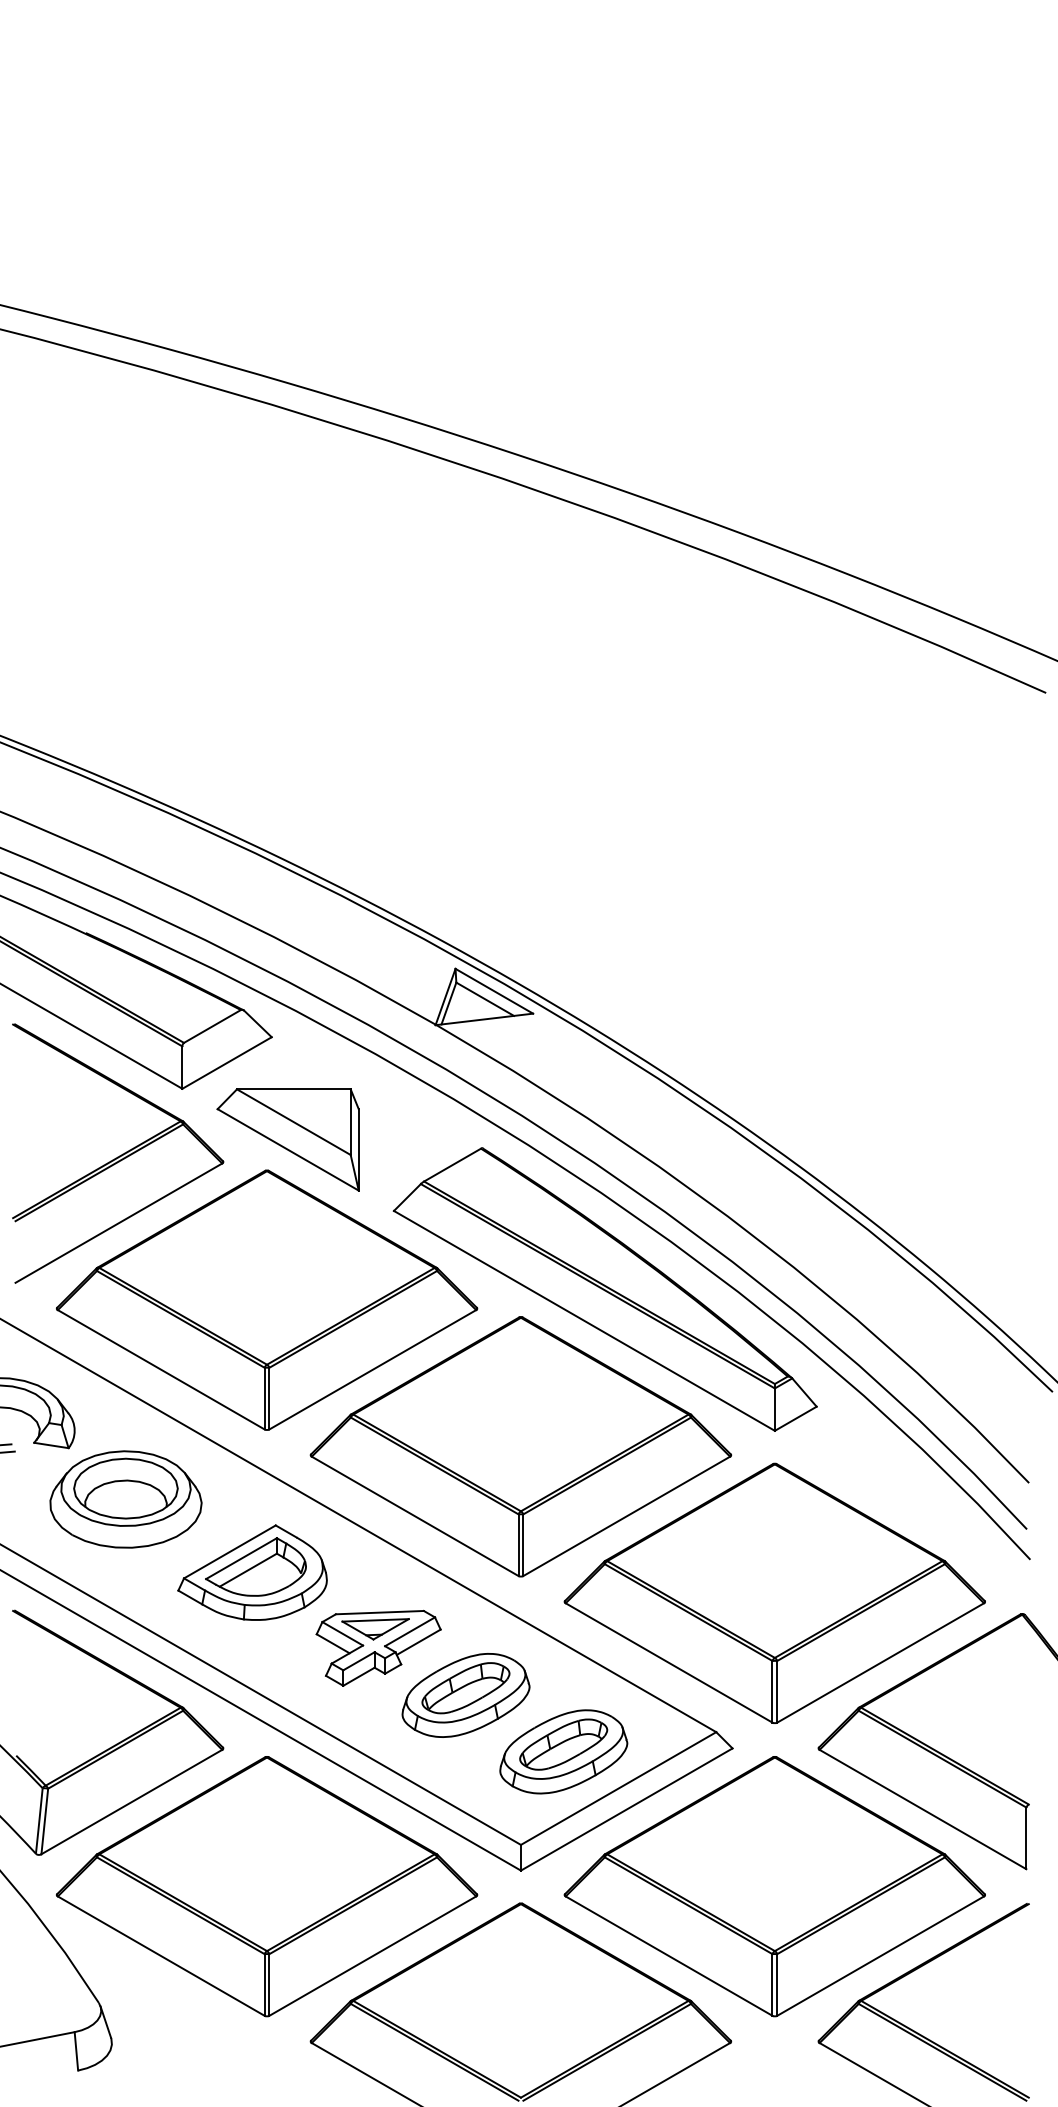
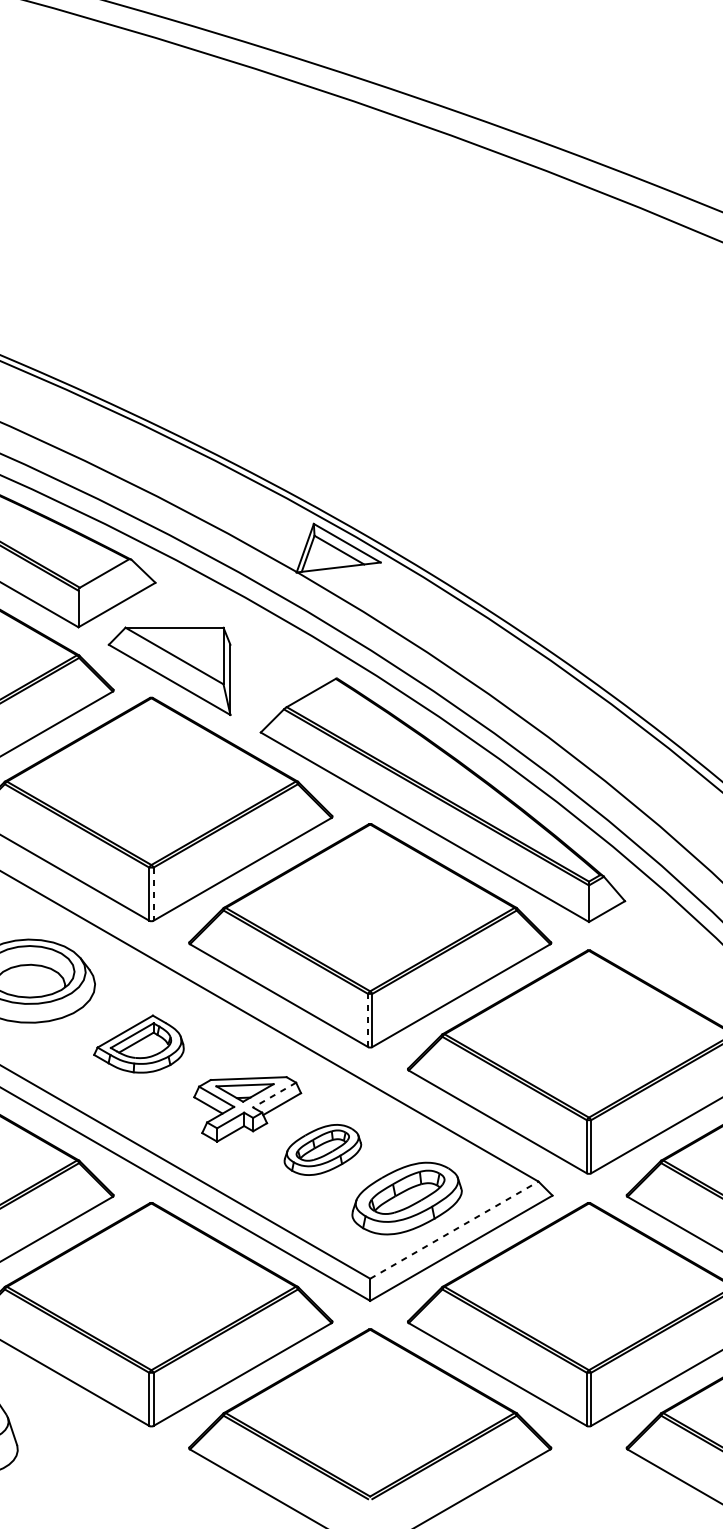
line: (269, 1398) -> (153, 894), solid -> dashed
line: (518, 1545) -> (368, 1020), solid -> dashed
part: (252, 1572) -> (138, 1044), size x0.7
line: (410, 1631) -> (275, 1094), solid -> dashed
part: (465, 1695) -> (322, 1150), size x0.7
line: (618, 1788) -> (454, 1230), solid -> dashed

